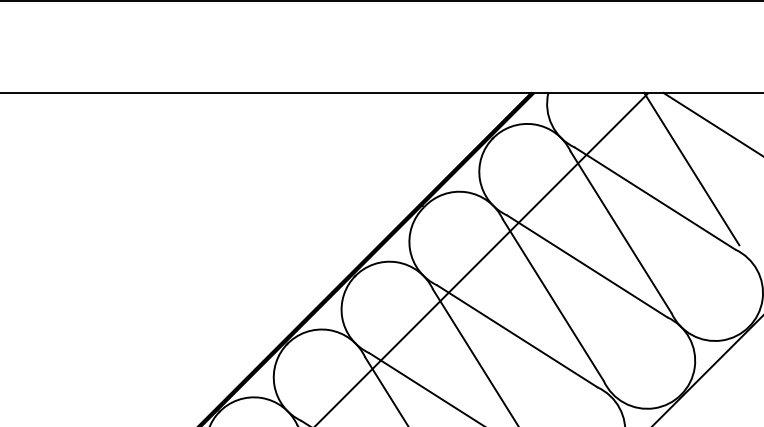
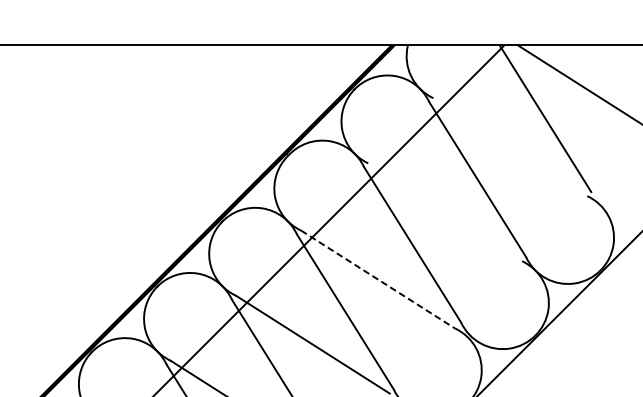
line: (655, 198) -> (510, 147), removed
line: (587, 266) -> (445, 212), removed
line: (517, 336) -> (378, 279), solid -> dashed

